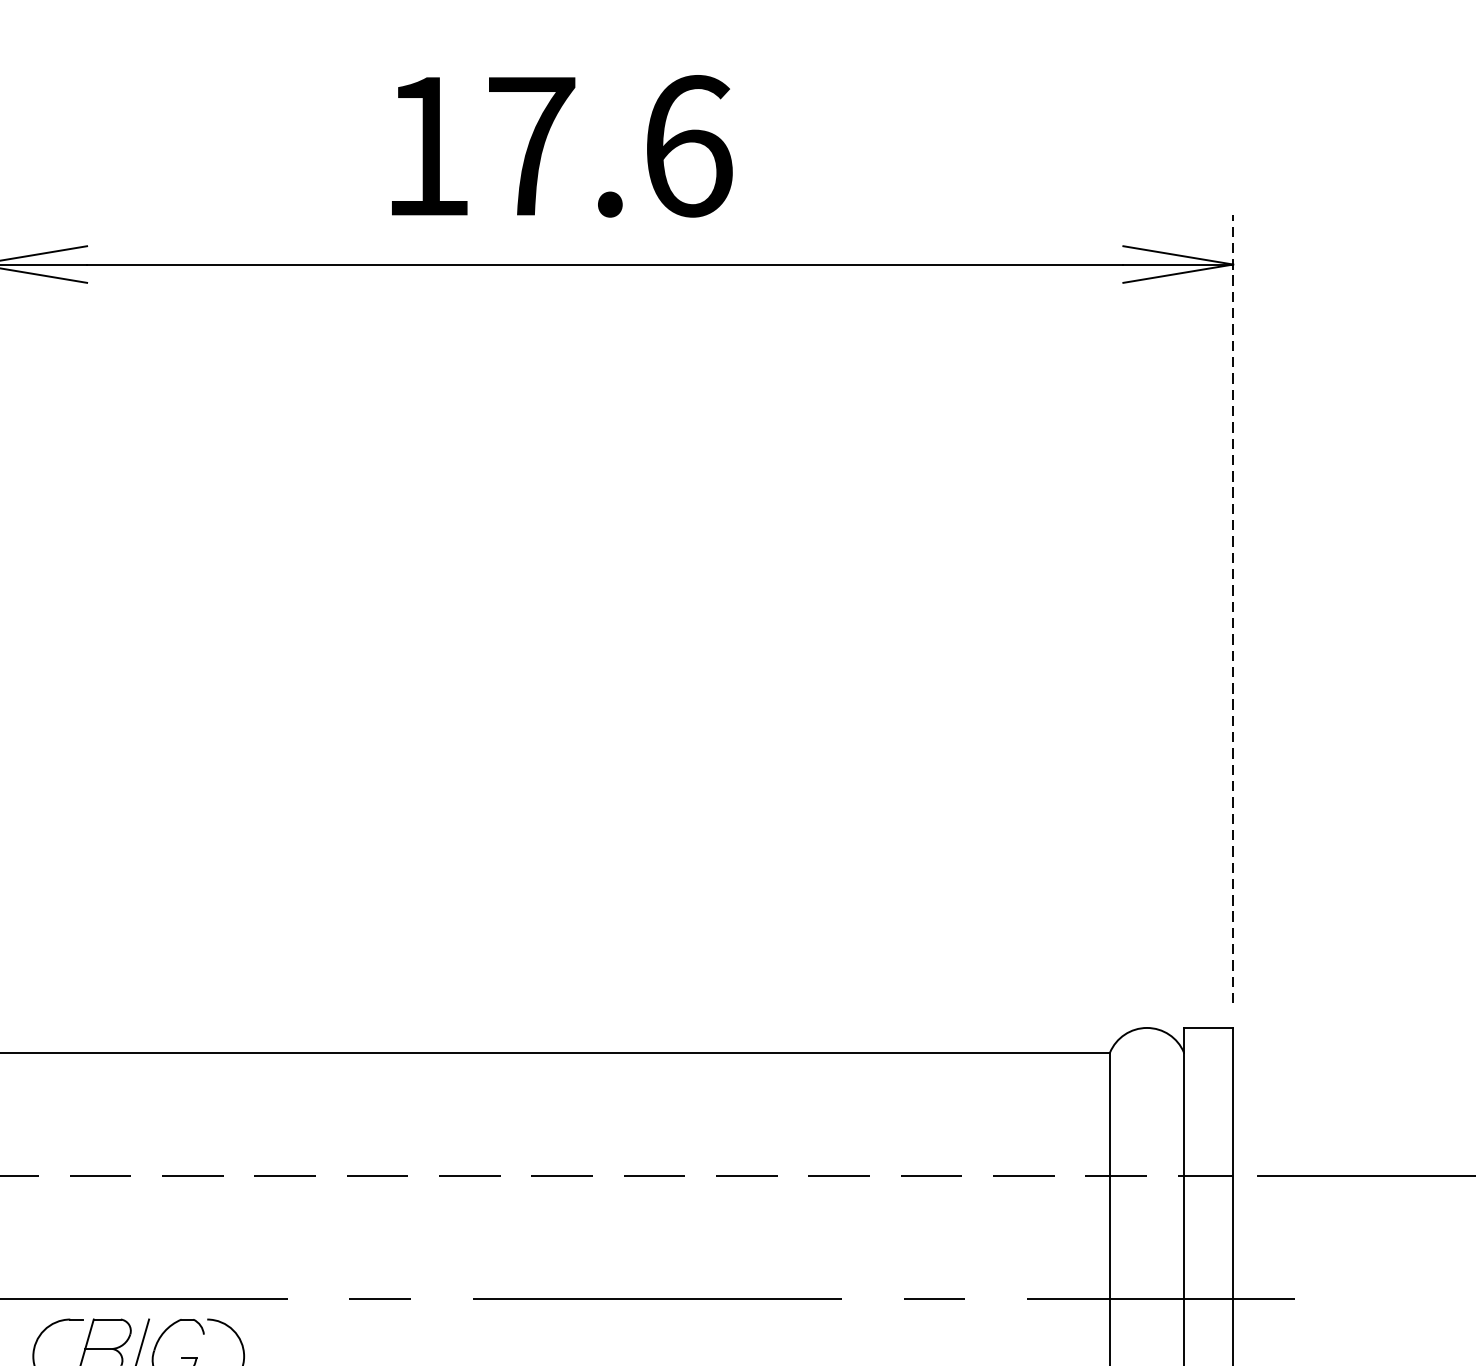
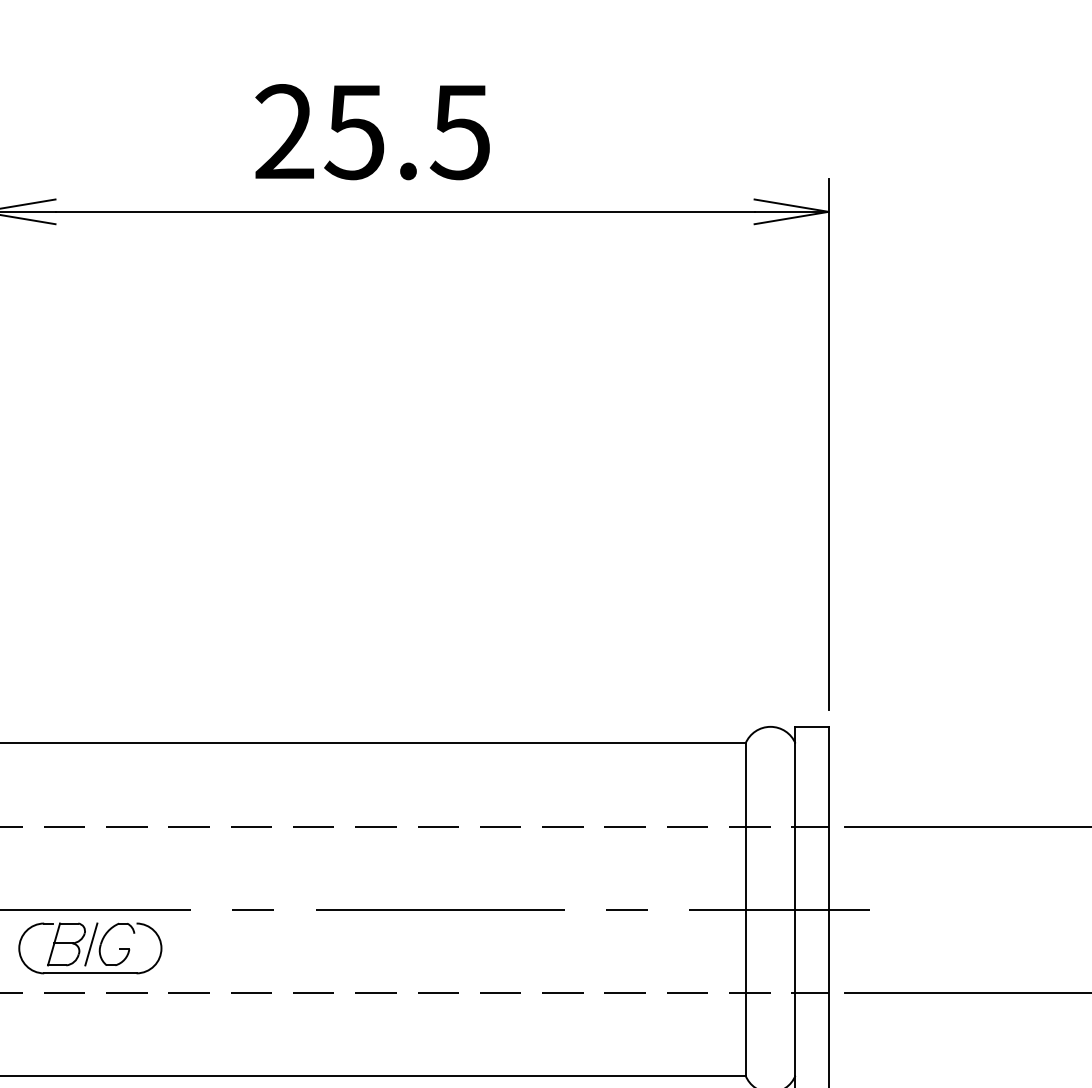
text: (558, 146) -> (373, 132), 17.6 -> 25.5
line: (1232, 609) -> (828, 444), dashed -> solid

